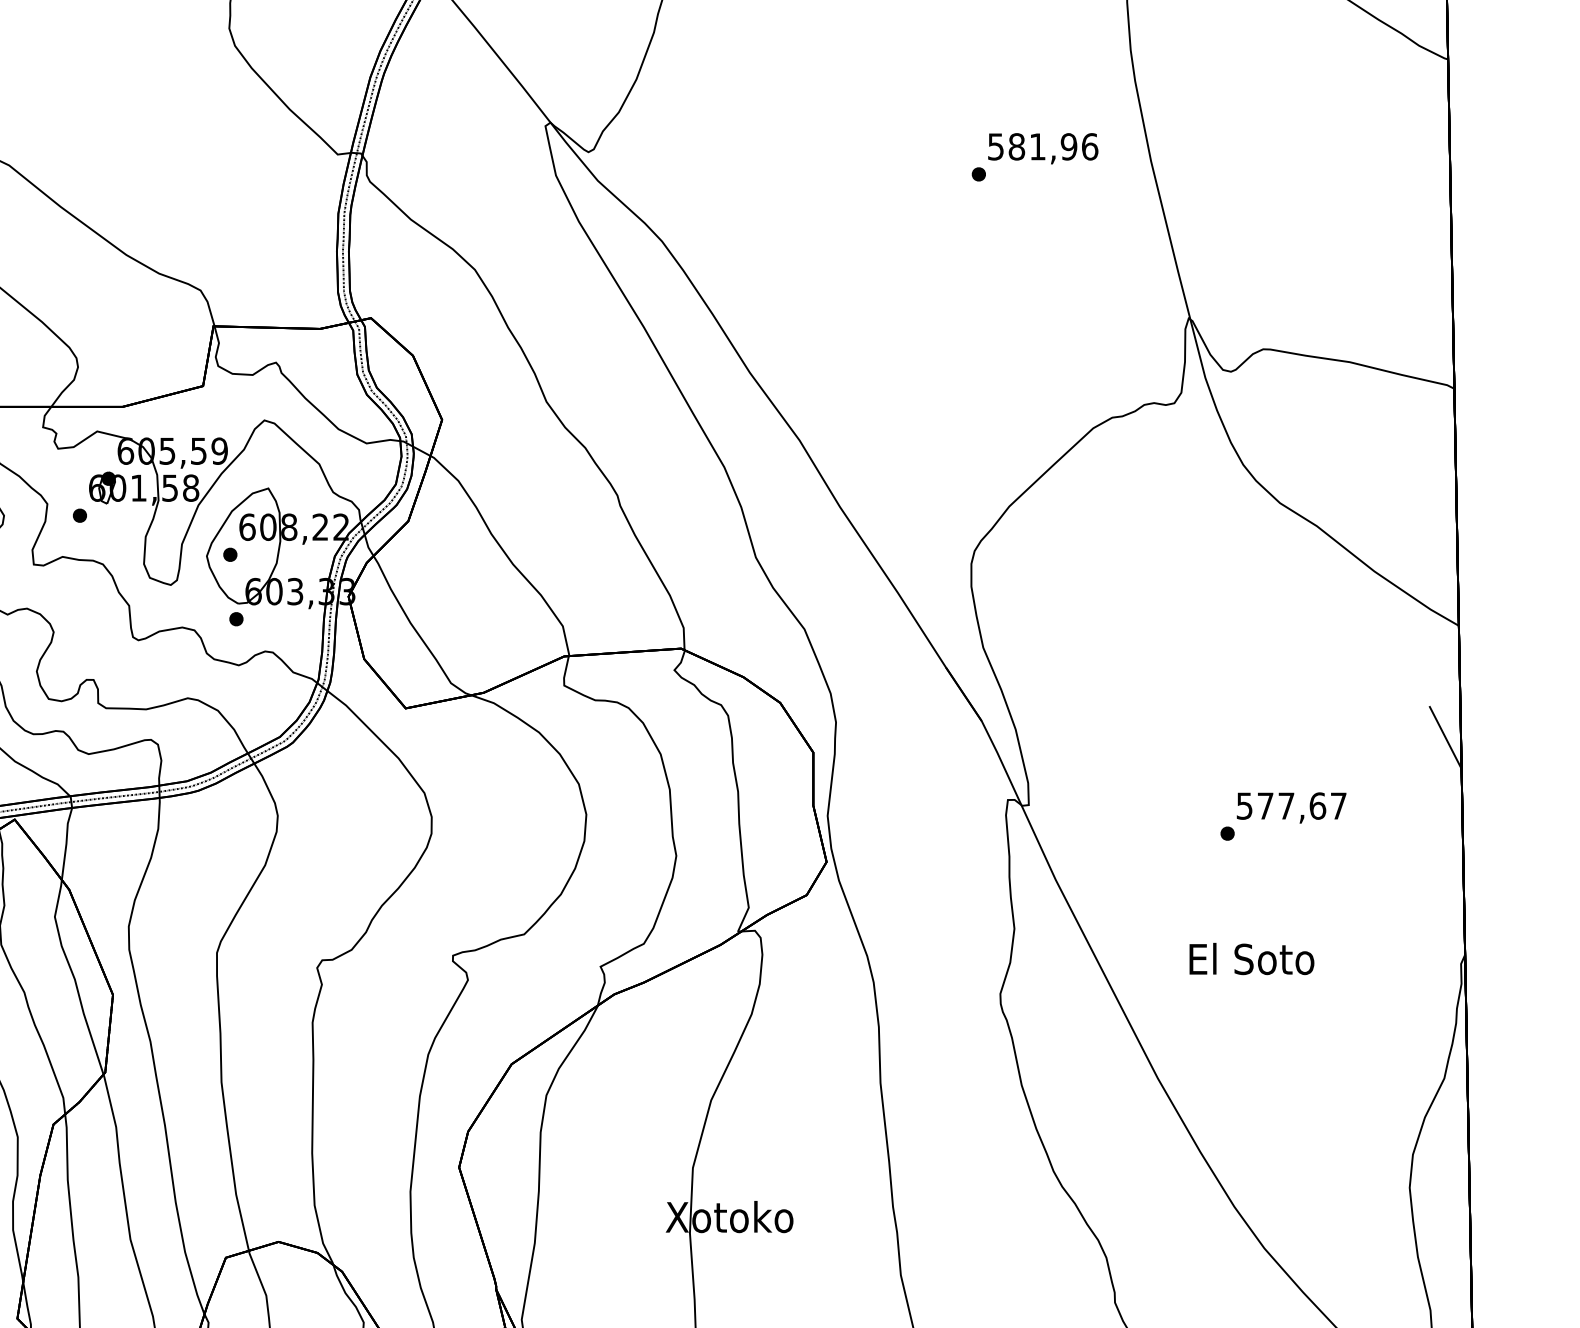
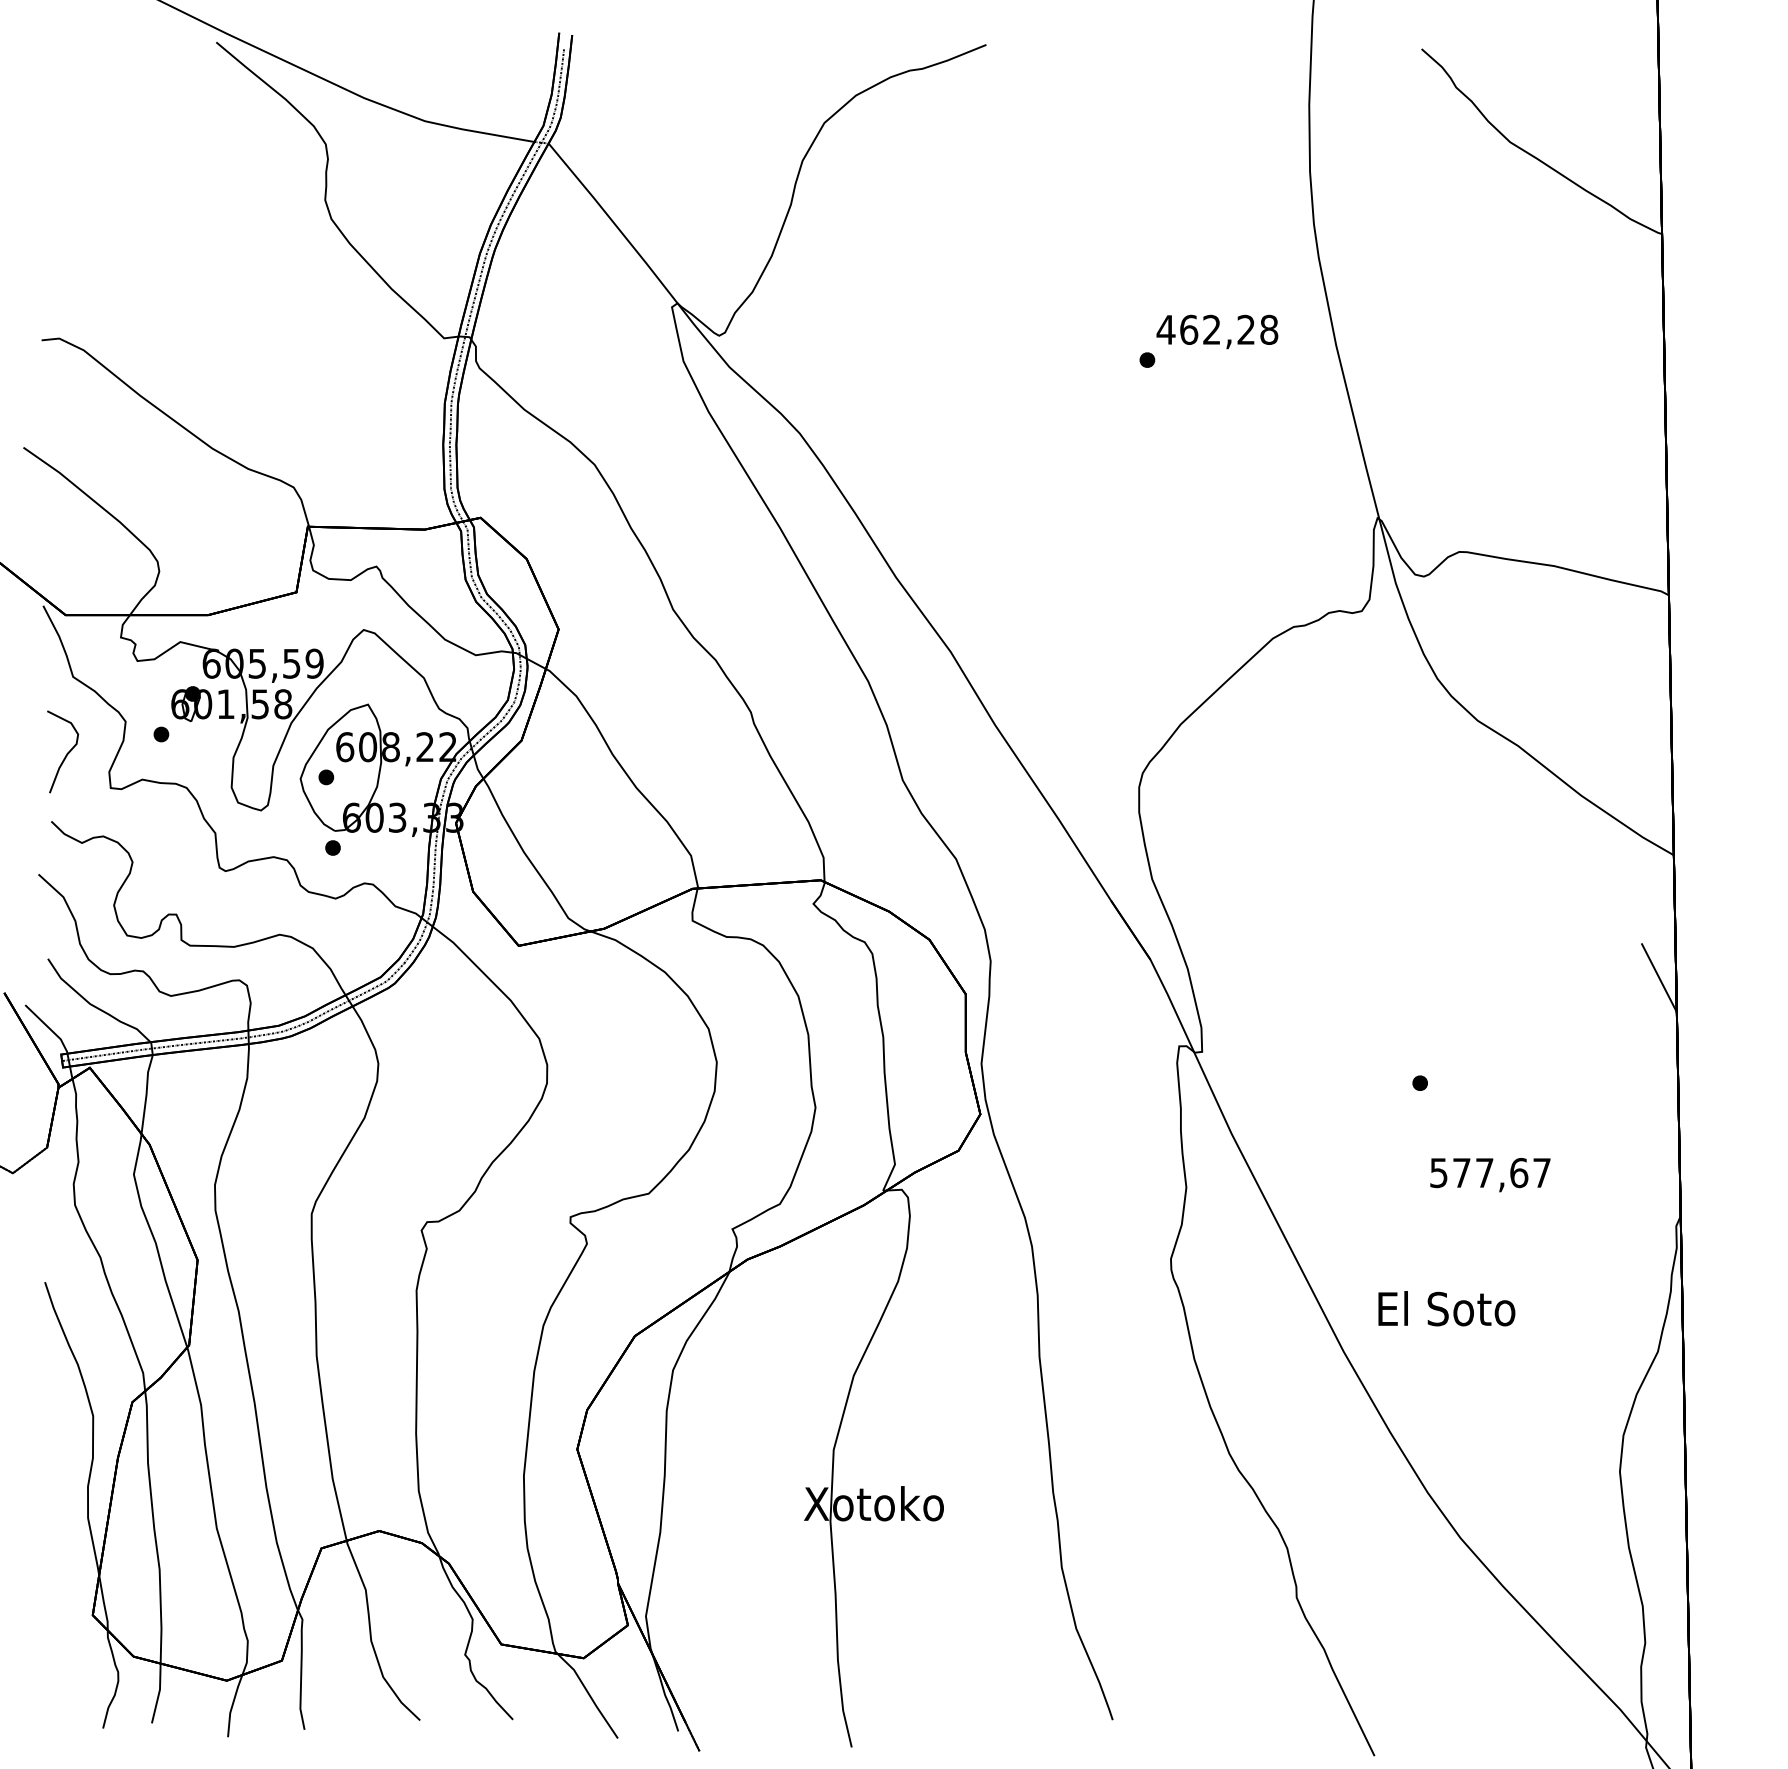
text: (1042, 146) -> (1217, 329), 581,96 -> 462,28
text: (1291, 808) -> (1490, 1175), moved
text: (1251, 958) -> (1446, 1308), moved

